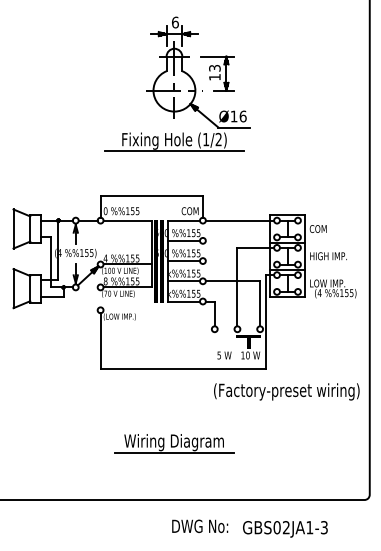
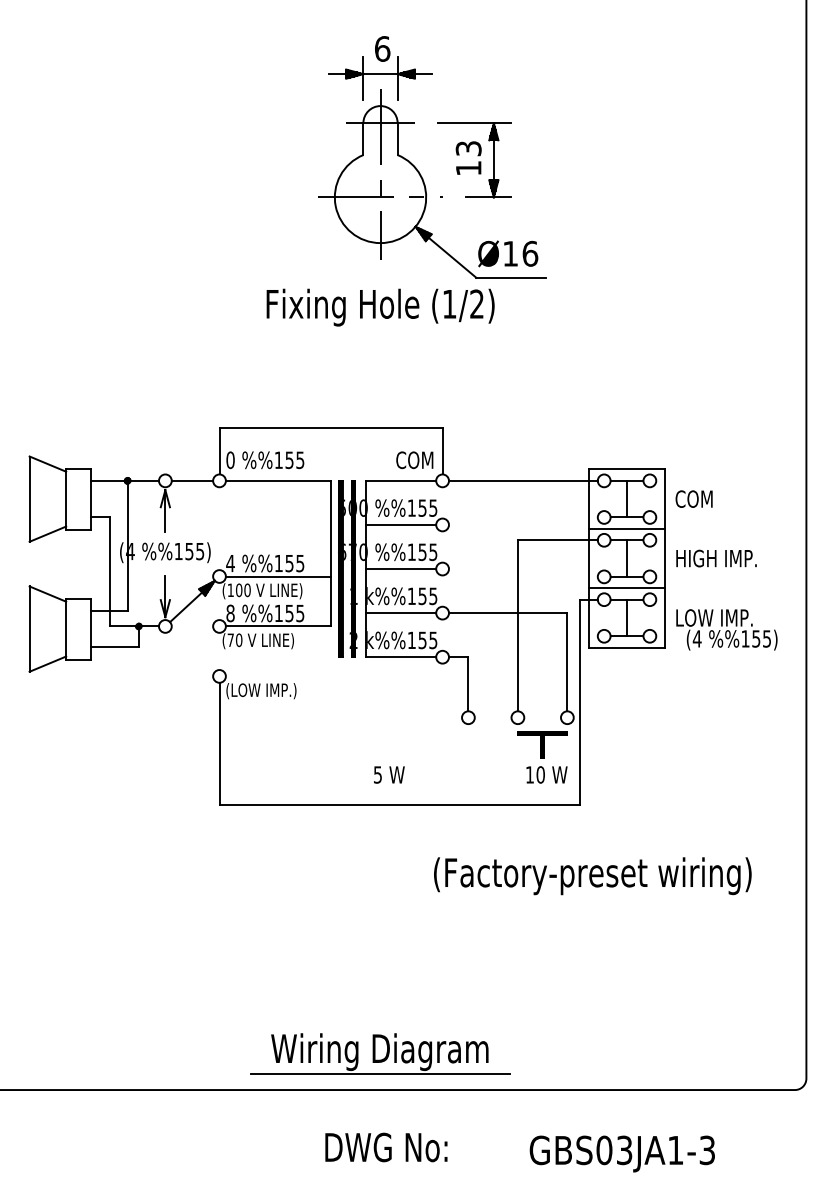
line: (174, 151) -> (380, 330), removed
text: (224, 355) -> (389, 774), moved
text: (286, 391) -> (592, 875), moved
part: (174, 443) -> (380, 1054), moved
text: (200, 526) -> (387, 1147), moved
text: (286, 527) -> (624, 1149), GBS02JA1-3 -> GBS03JA1-3

